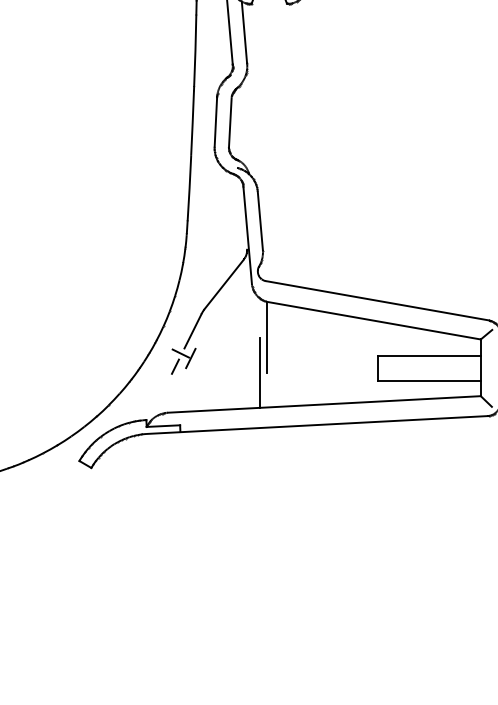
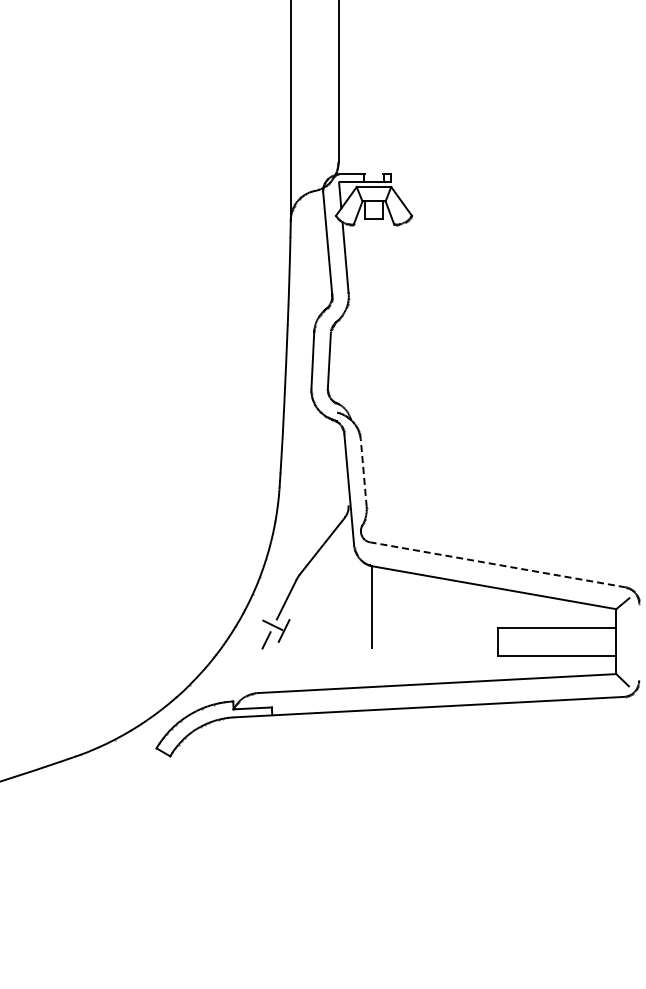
line: (260, 221) -> (363, 473), solid -> dashed
line: (377, 300) -> (498, 564), solid -> dashed
line: (260, 372) -> (363, 647), removed

